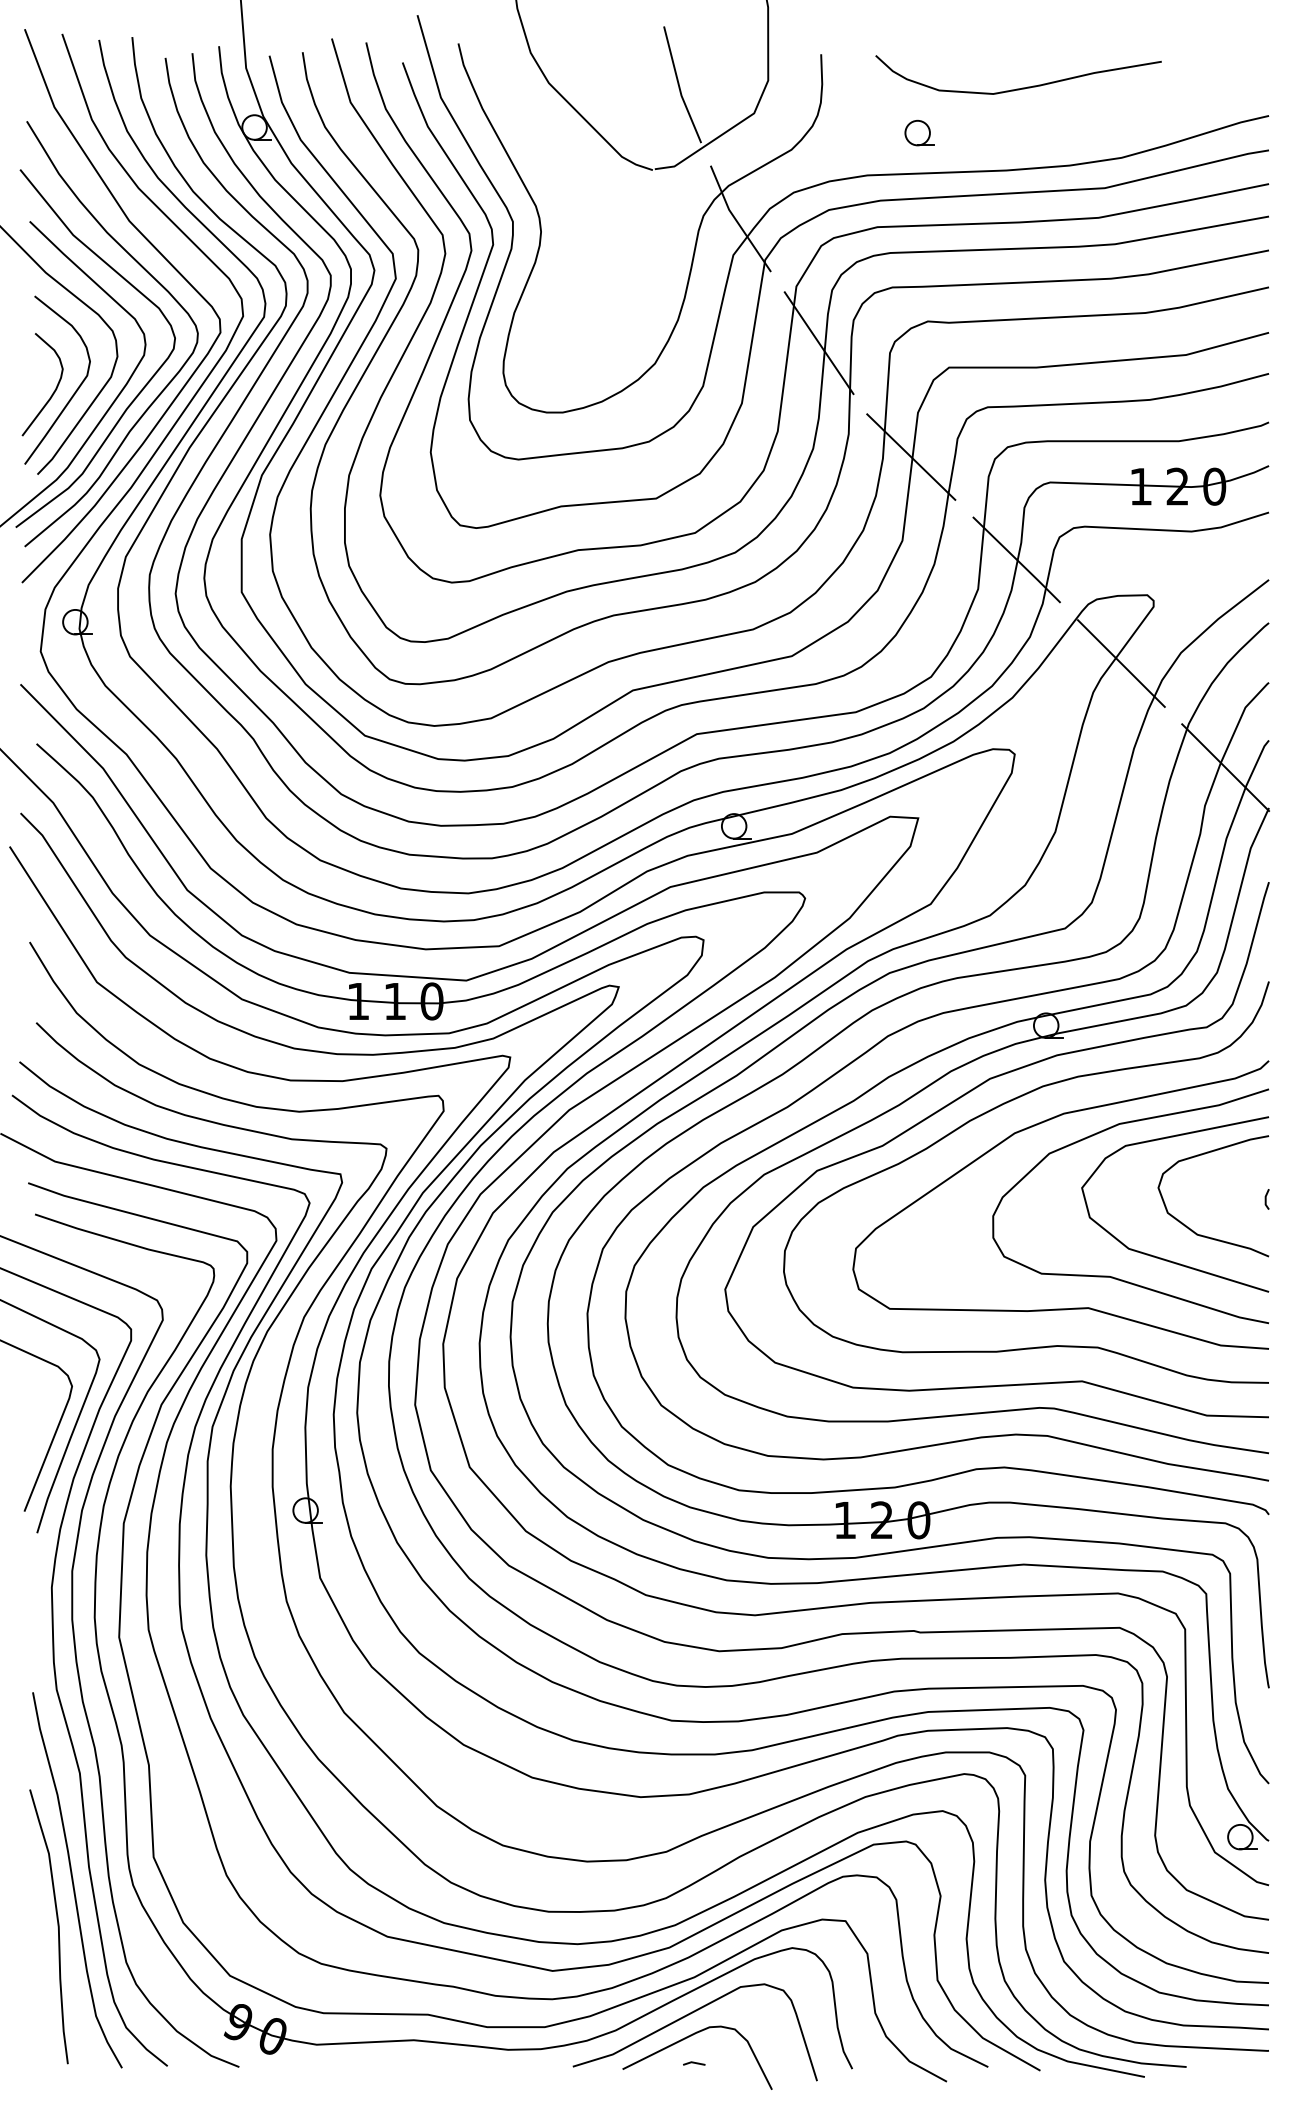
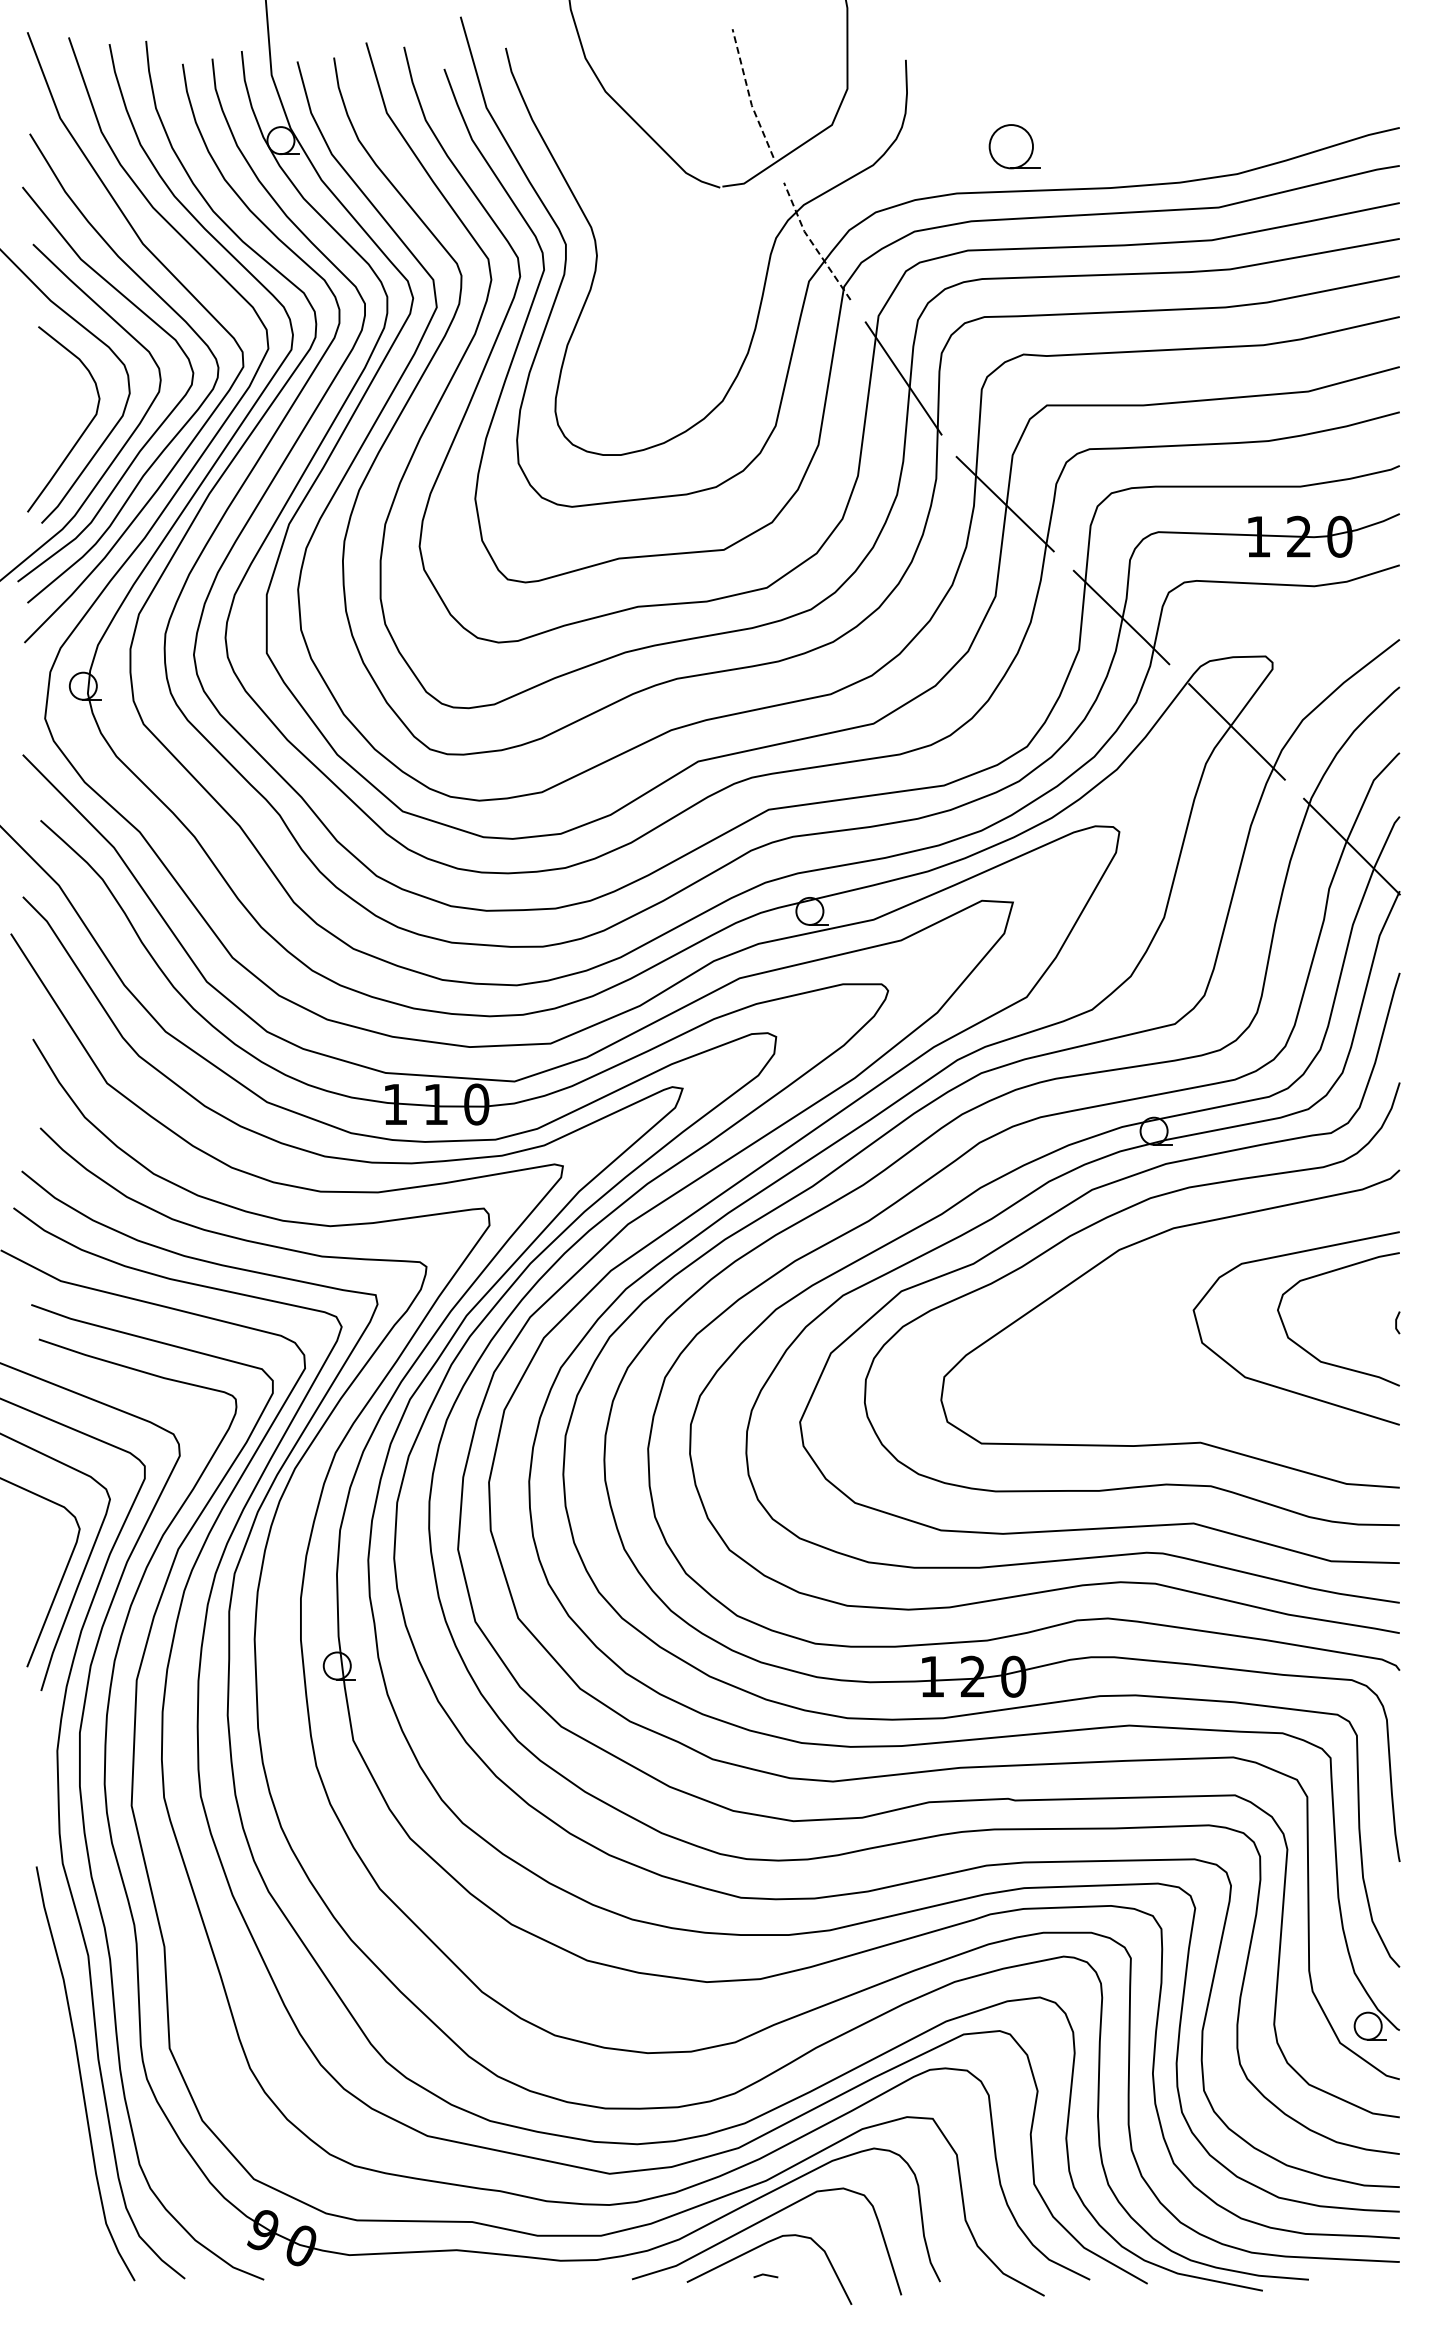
line: (679, 86) -> (749, 95), solid -> dashed
curve: (1023, 87) -> (1128, 96), removed
part: (918, 132) -> (1013, 146), size x1.6
line: (736, 220) -> (812, 243), solid -> dashed
curve: (53, 391) -> (59, 431), removed
curve: (1111, 1276) -> (1226, 1407), removed
curve: (57, 1925) -> (63, 2123), removed

